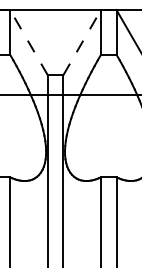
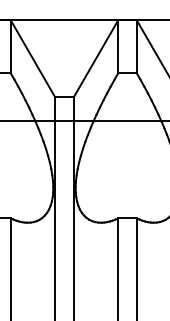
line: (28, 42) -> (32, 58), dashed -> solid
line: (82, 42) -> (96, 58), dashed -> solid

